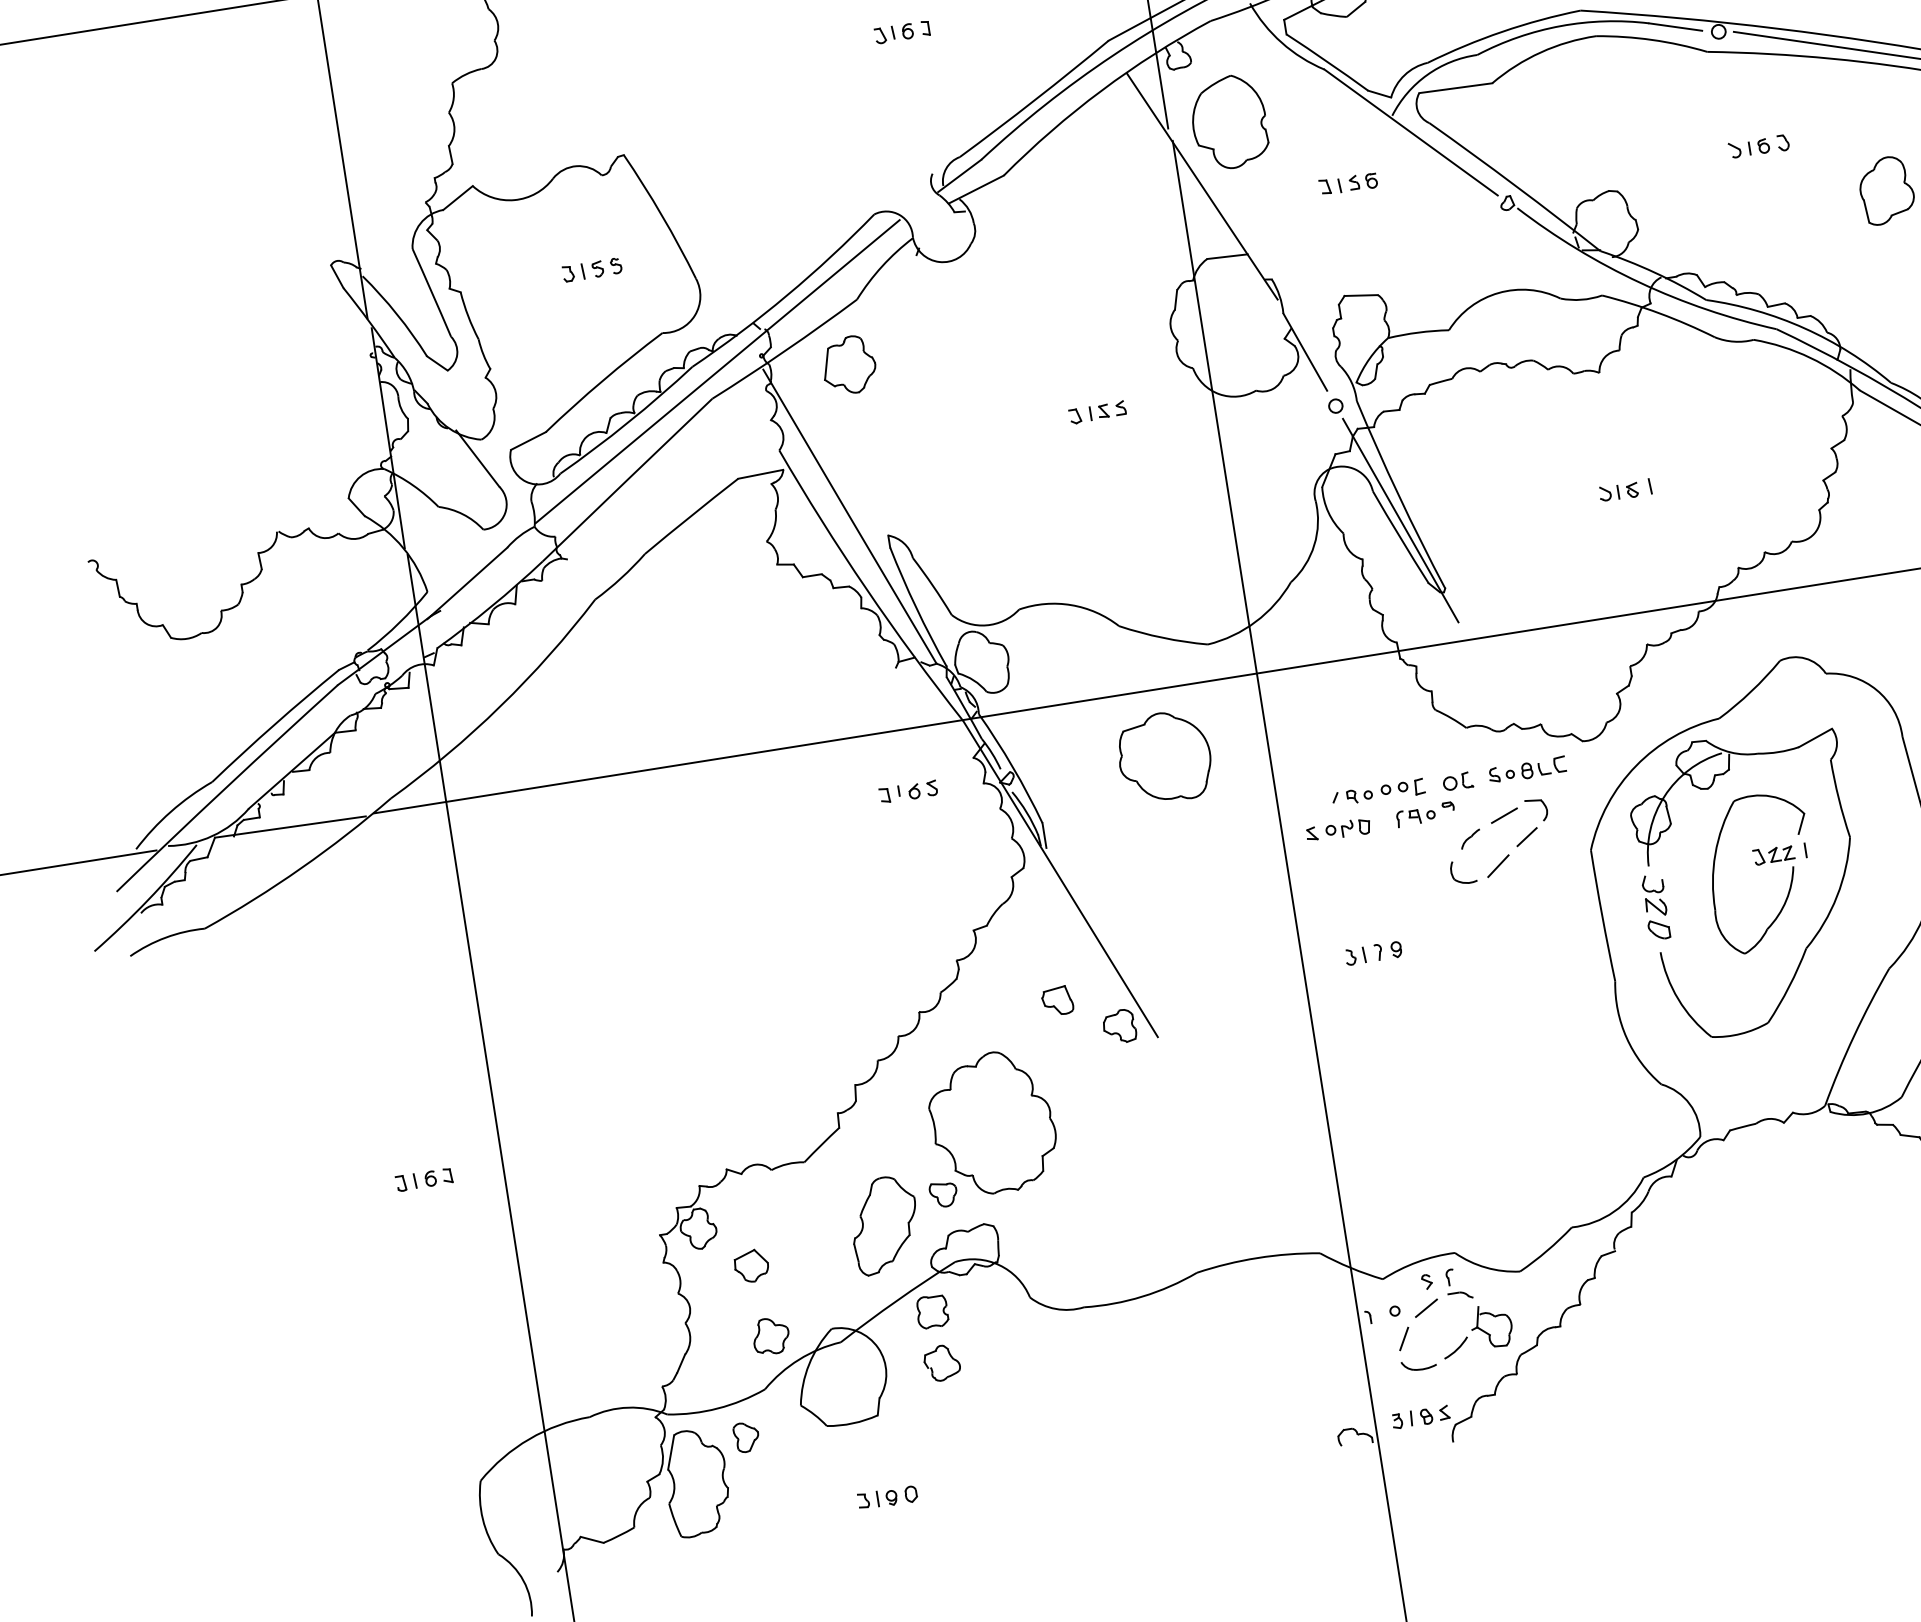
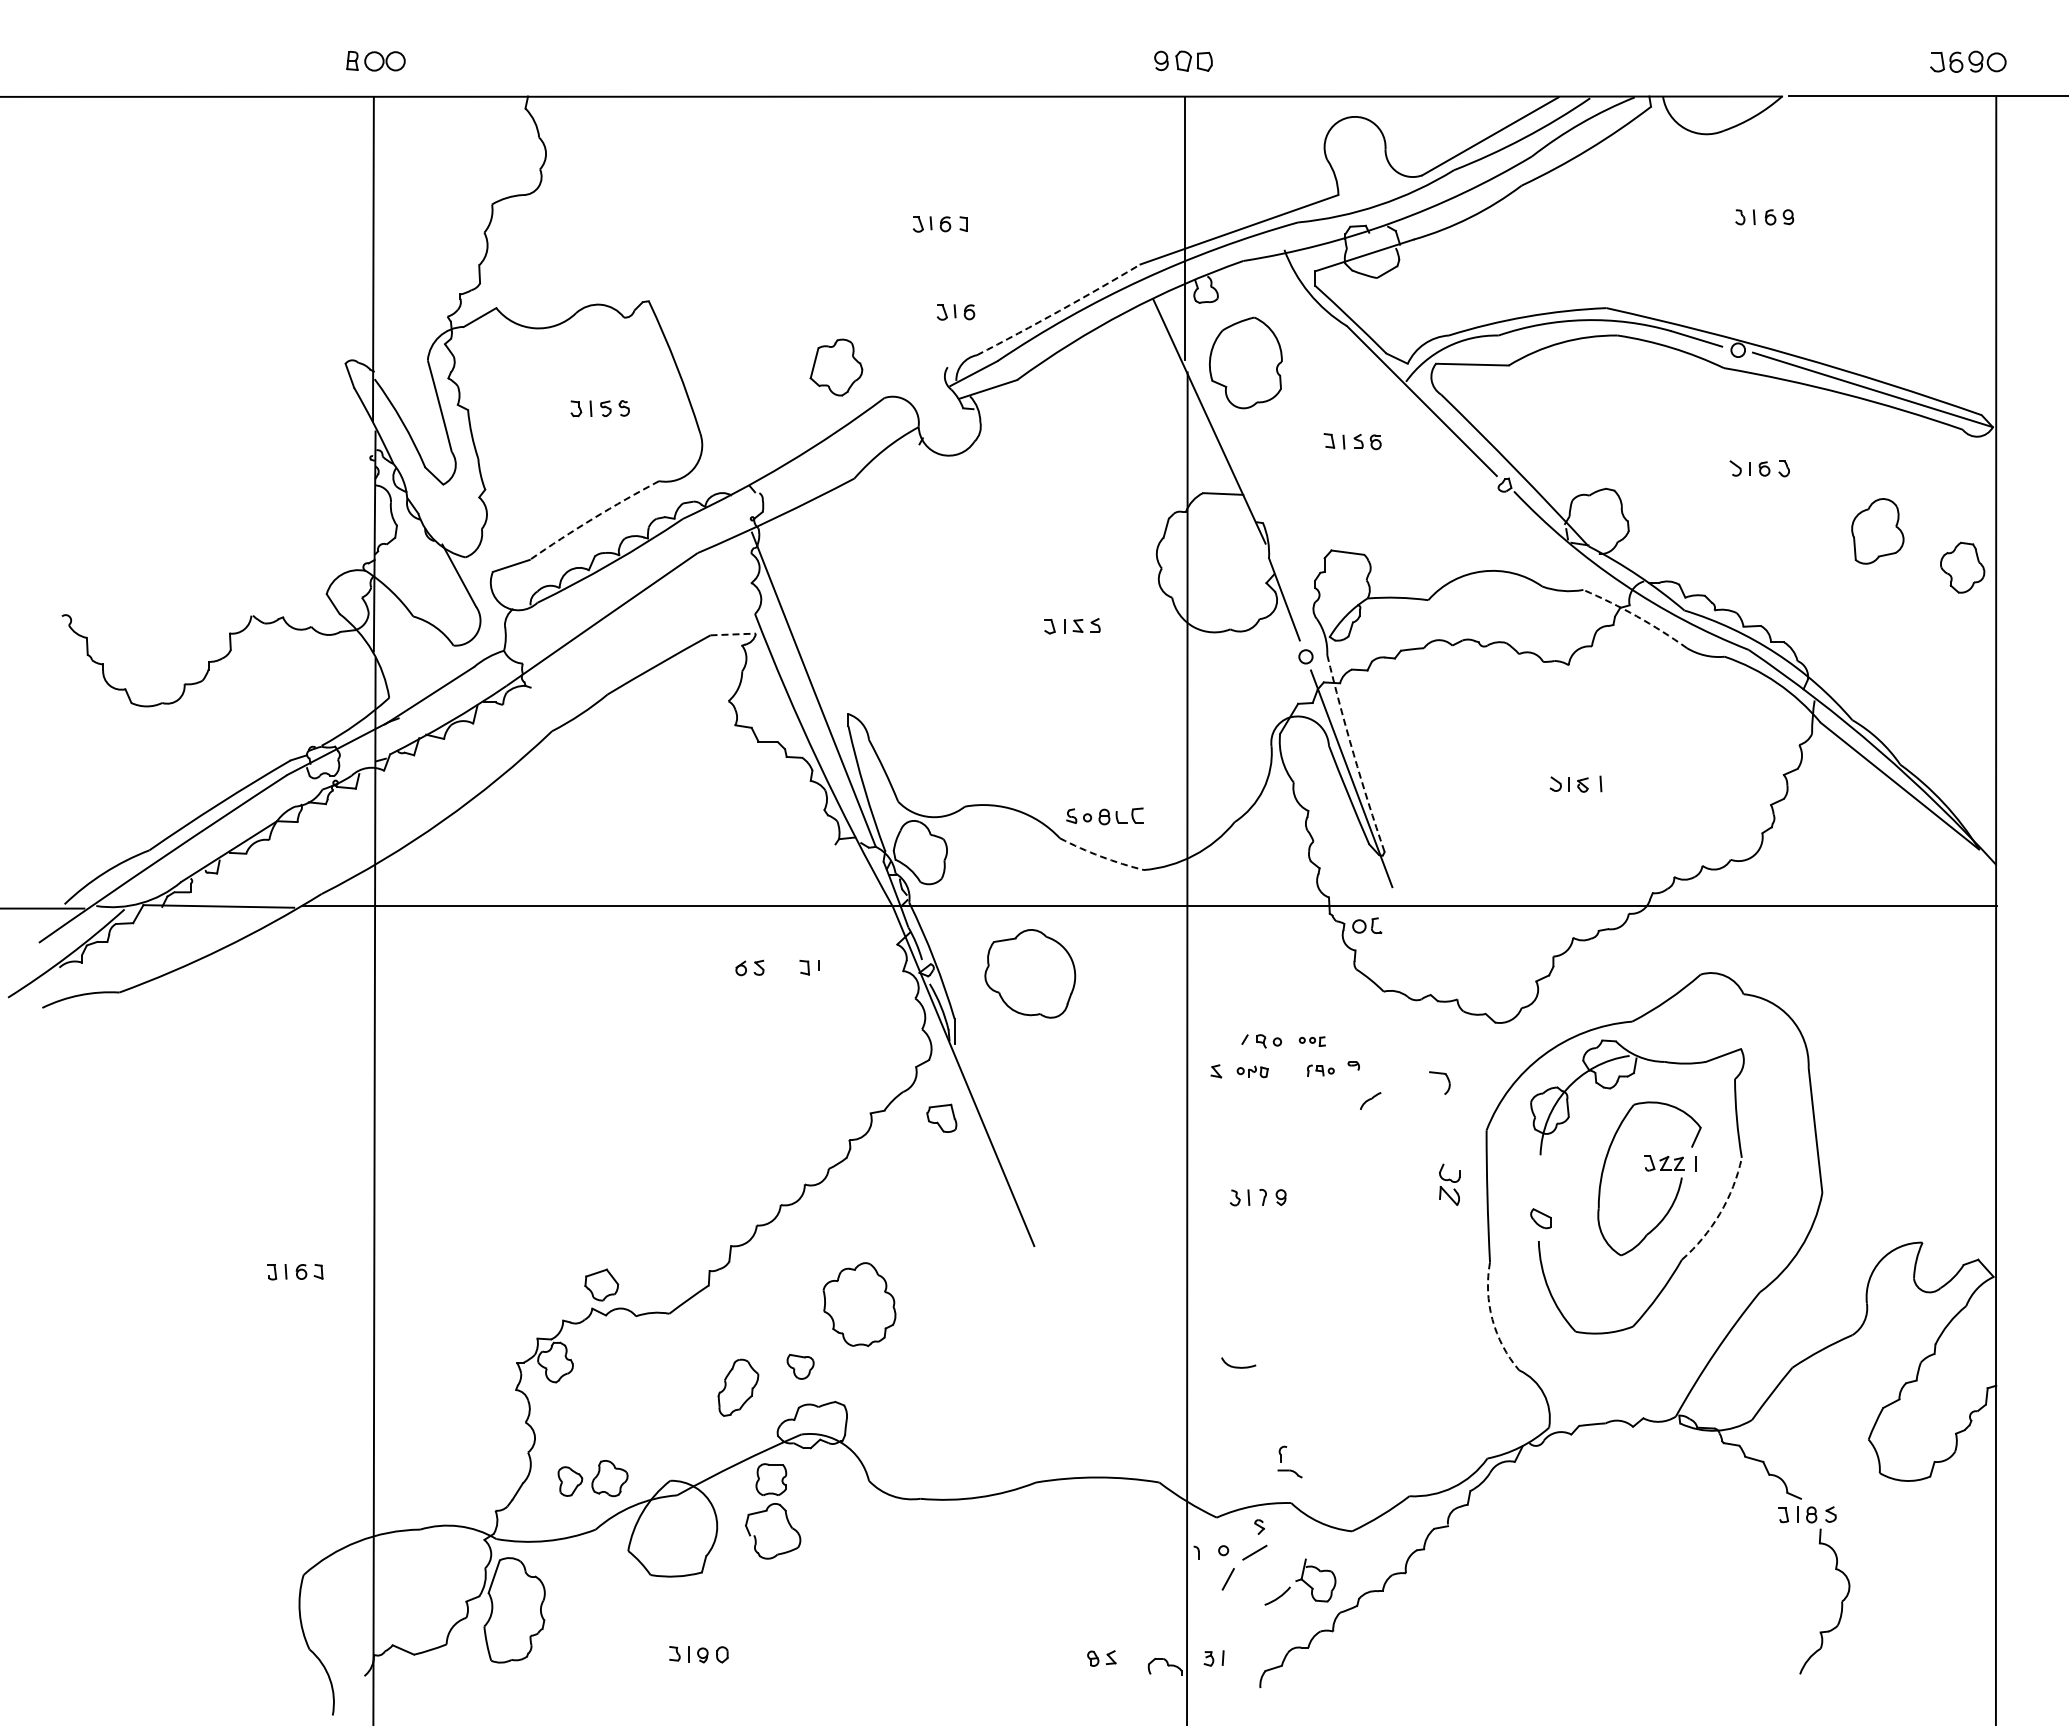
arc: (1035, 100) -> (1059, 311), solid -> dashed
part: (932, 117) -> (956, 312), added
arc: (1659, 313) -> (1636, 616), solid -> dashed
part: (849, 365) -> (836, 367), moved
line: (717, 371) -> (706, 527), removed
arc: (602, 380) -> (593, 518), solid -> dashed
line: (761, 474) -> (733, 634), solid -> dashed
arc: (1398, 496) -> (1353, 754), solid -> dashed
arc: (1163, 637) -> (1101, 856), solid -> dashed
part: (1164, 757) -> (1030, 973), moved
part: (1527, 770) -> (1104, 816), moved
part: (1458, 781) -> (1367, 925), moved
part: (1403, 788) -> (1312, 1041), size x0.6
part: (922, 789) -> (749, 967), moved
line: (1504, 815) -> (1407, 1083), removed
part: (1415, 816) -> (1320, 1070), size x0.7
part: (1348, 828) -> (1252, 1071), size x0.7
line: (1526, 836) -> (1425, 1107), removed
line: (1498, 865) -> (1393, 1131), removed
part: (1460, 881) -> (1354, 1140), removed
part: (1654, 895) -> (1449, 1184), moved
arc: (1837, 896) -> (1720, 1213), solid -> dashed
part: (1057, 1000) -> (941, 1117), moved
part: (1119, 1026) -> (998, 1229), removed
arc: (1626, 1037) -> (1492, 1319), solid -> dashed
part: (992, 1123) -> (859, 1304), size x0.6
part: (885, 1224) -> (738, 1387), size x0.6
part: (751, 1265) -> (601, 1284), moved
part: (1449, 1284) -> (1281, 1461), moved
part: (941, 1363) -> (772, 1531), size x1.6
part: (1418, 1364) -> (1238, 1362), moved
part: (1434, 1415) -> (1101, 1658), moved
part: (746, 1437) -> (570, 1481), moved

